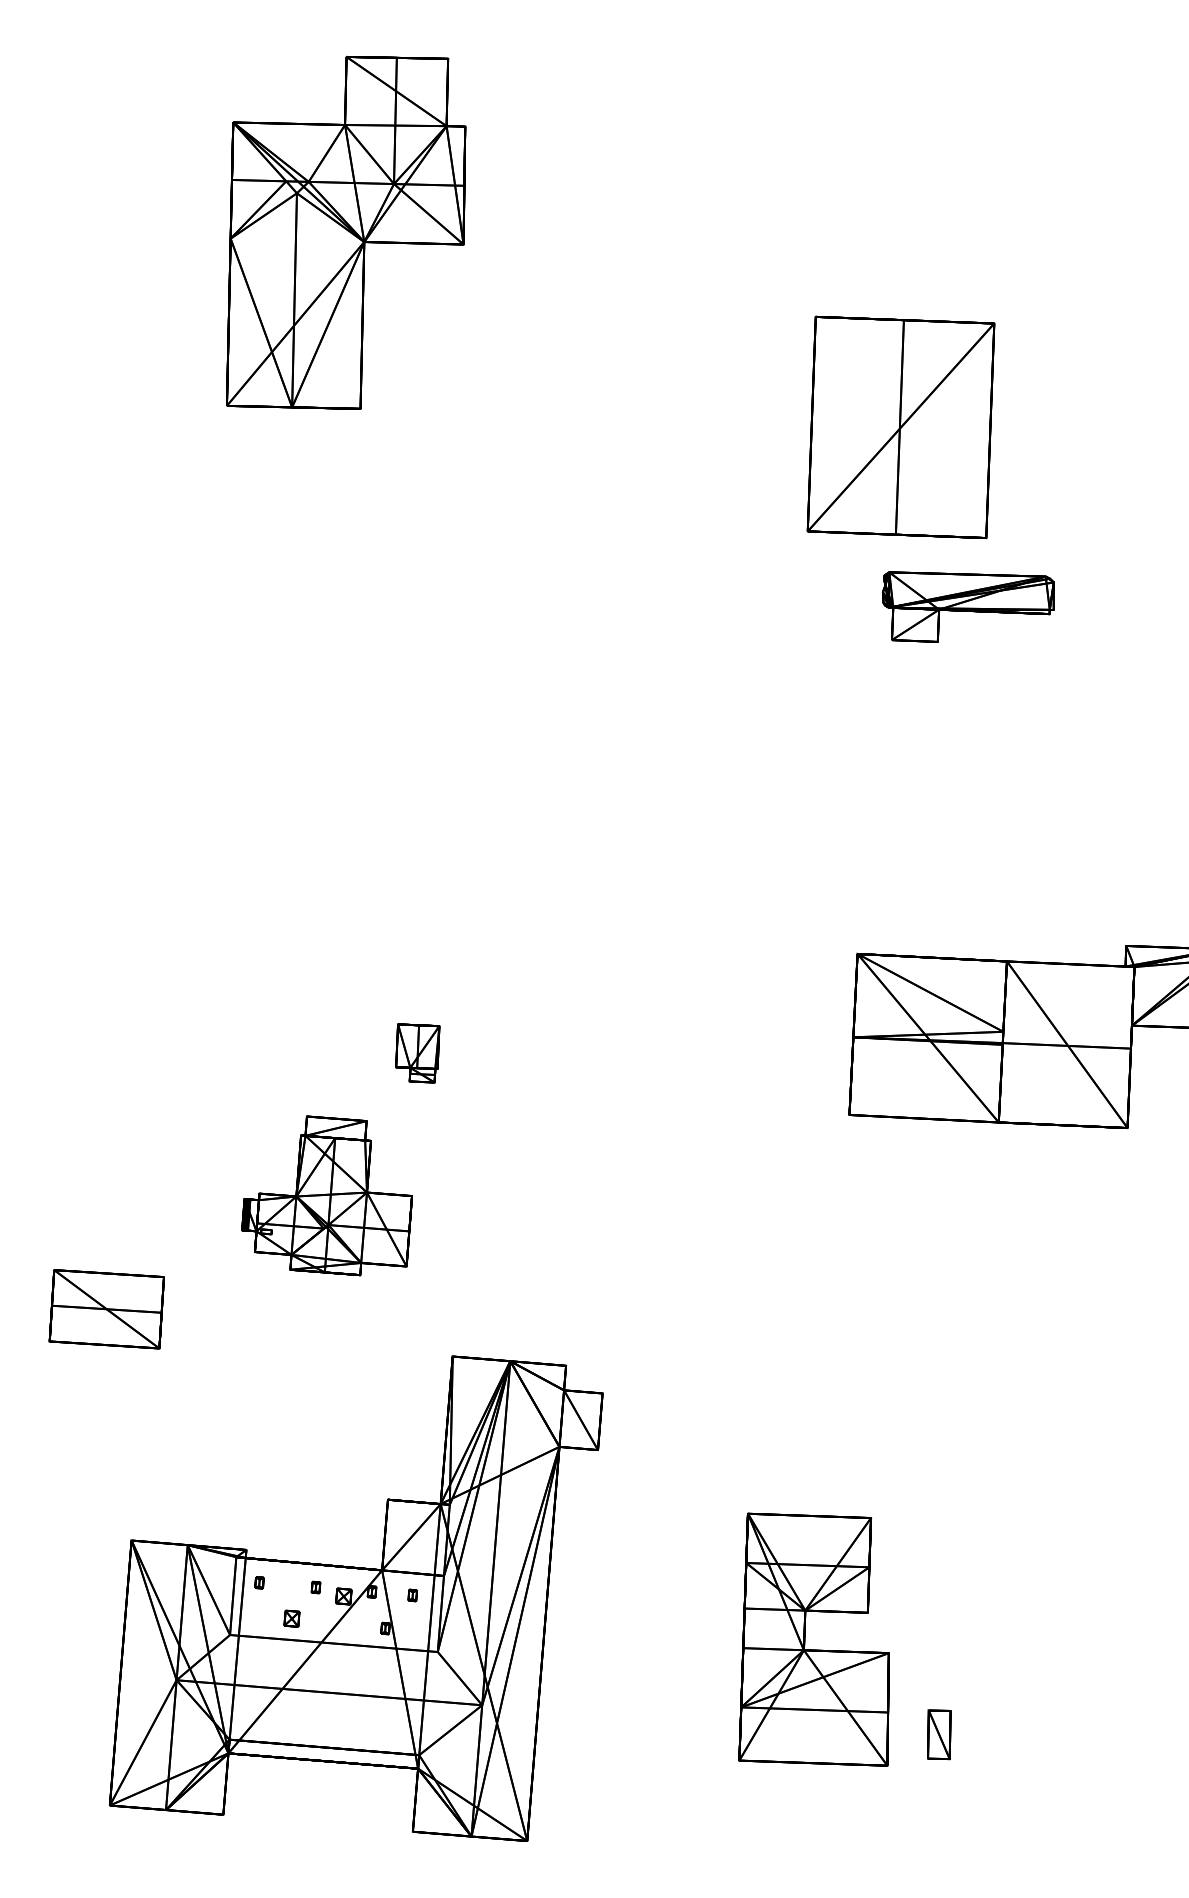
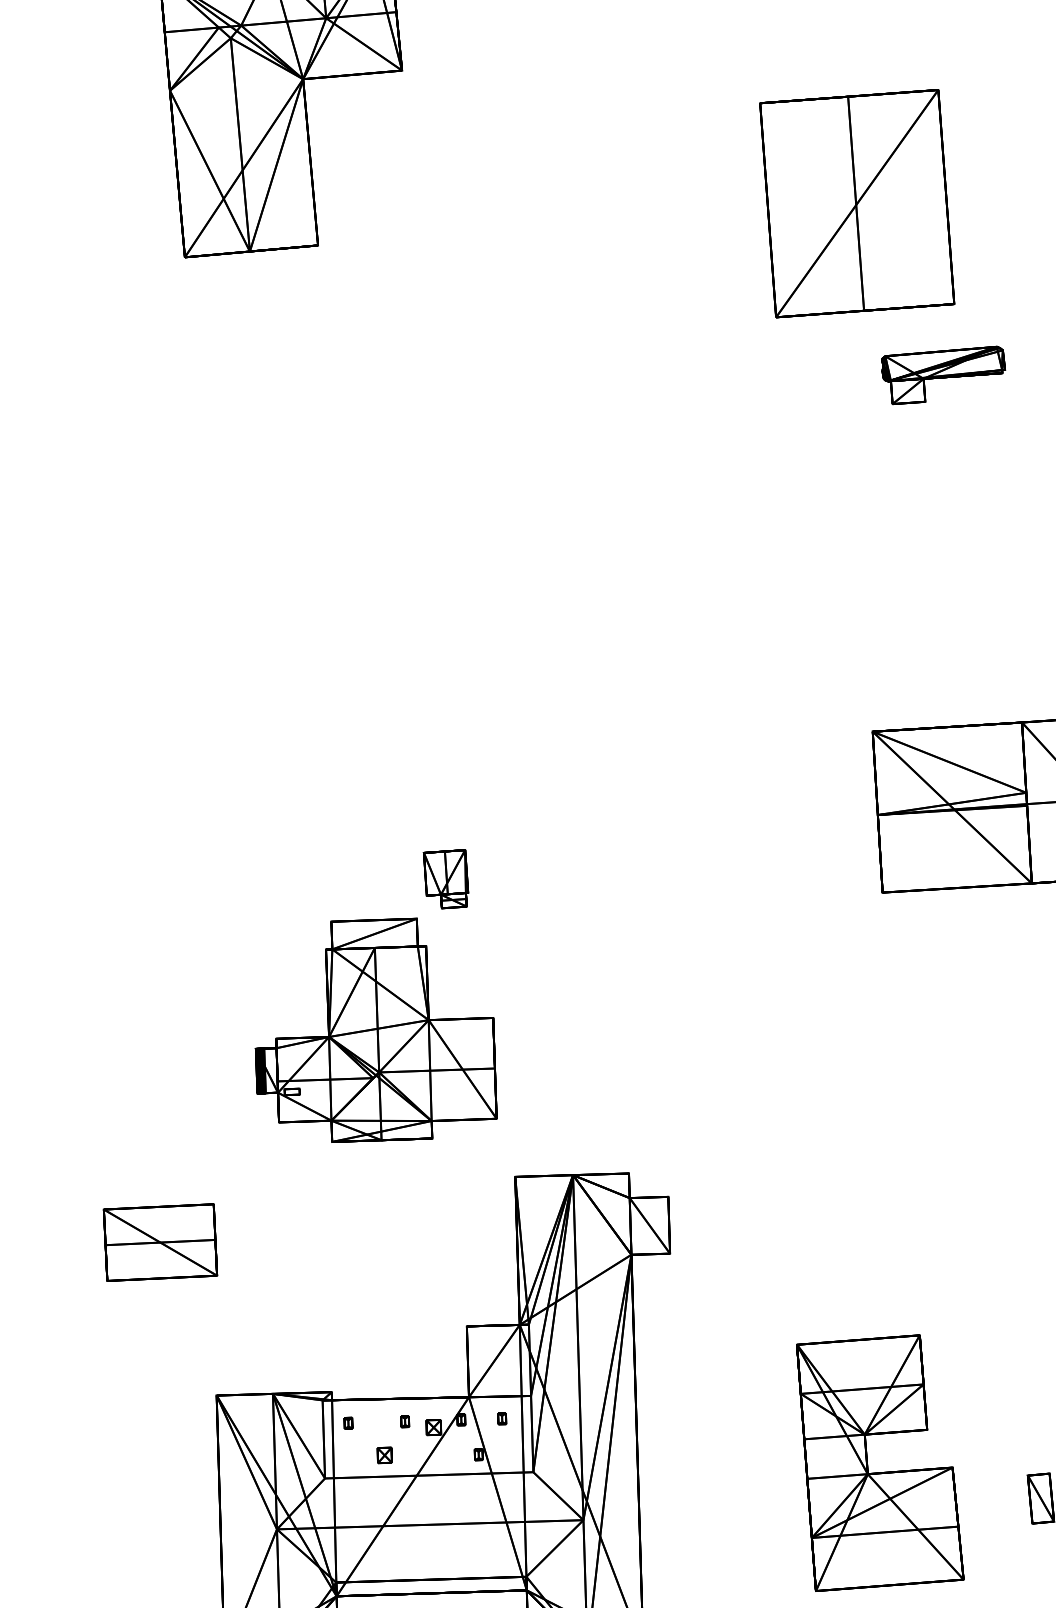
part: (968, 606) -> (944, 374), size x0.71
part: (326, 1195) -> (371, 1030), size x1.43
part: (106, 1309) -> (160, 1242), moved
part: (805, 1639) -> (868, 1463), moved

